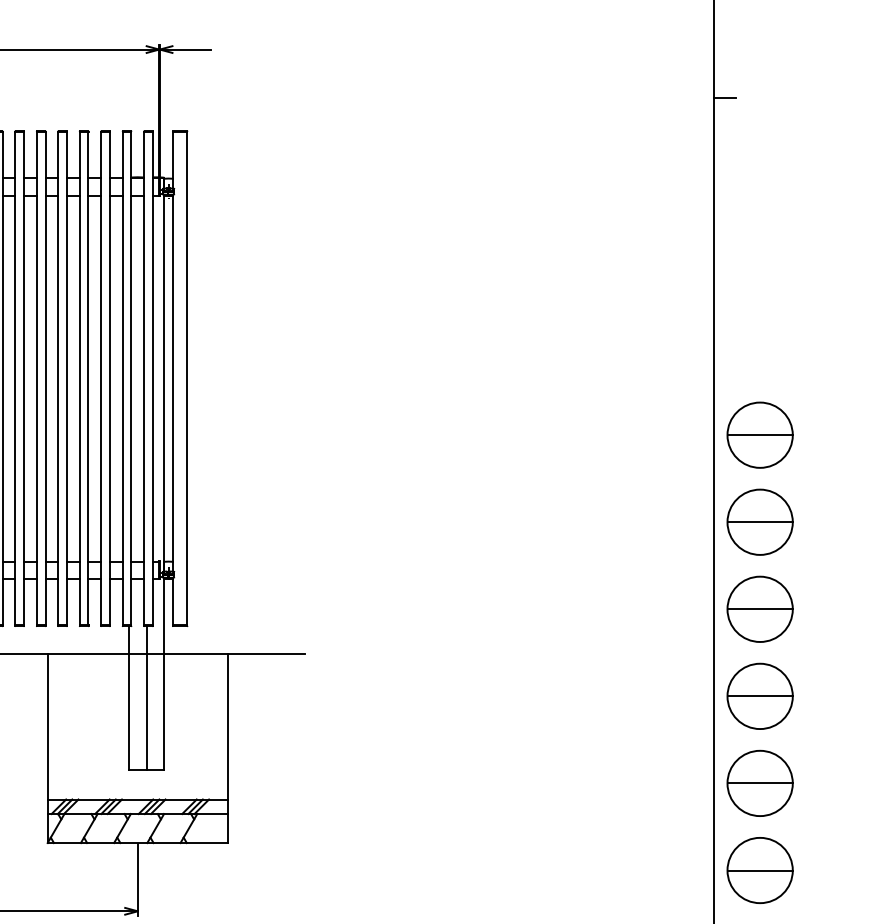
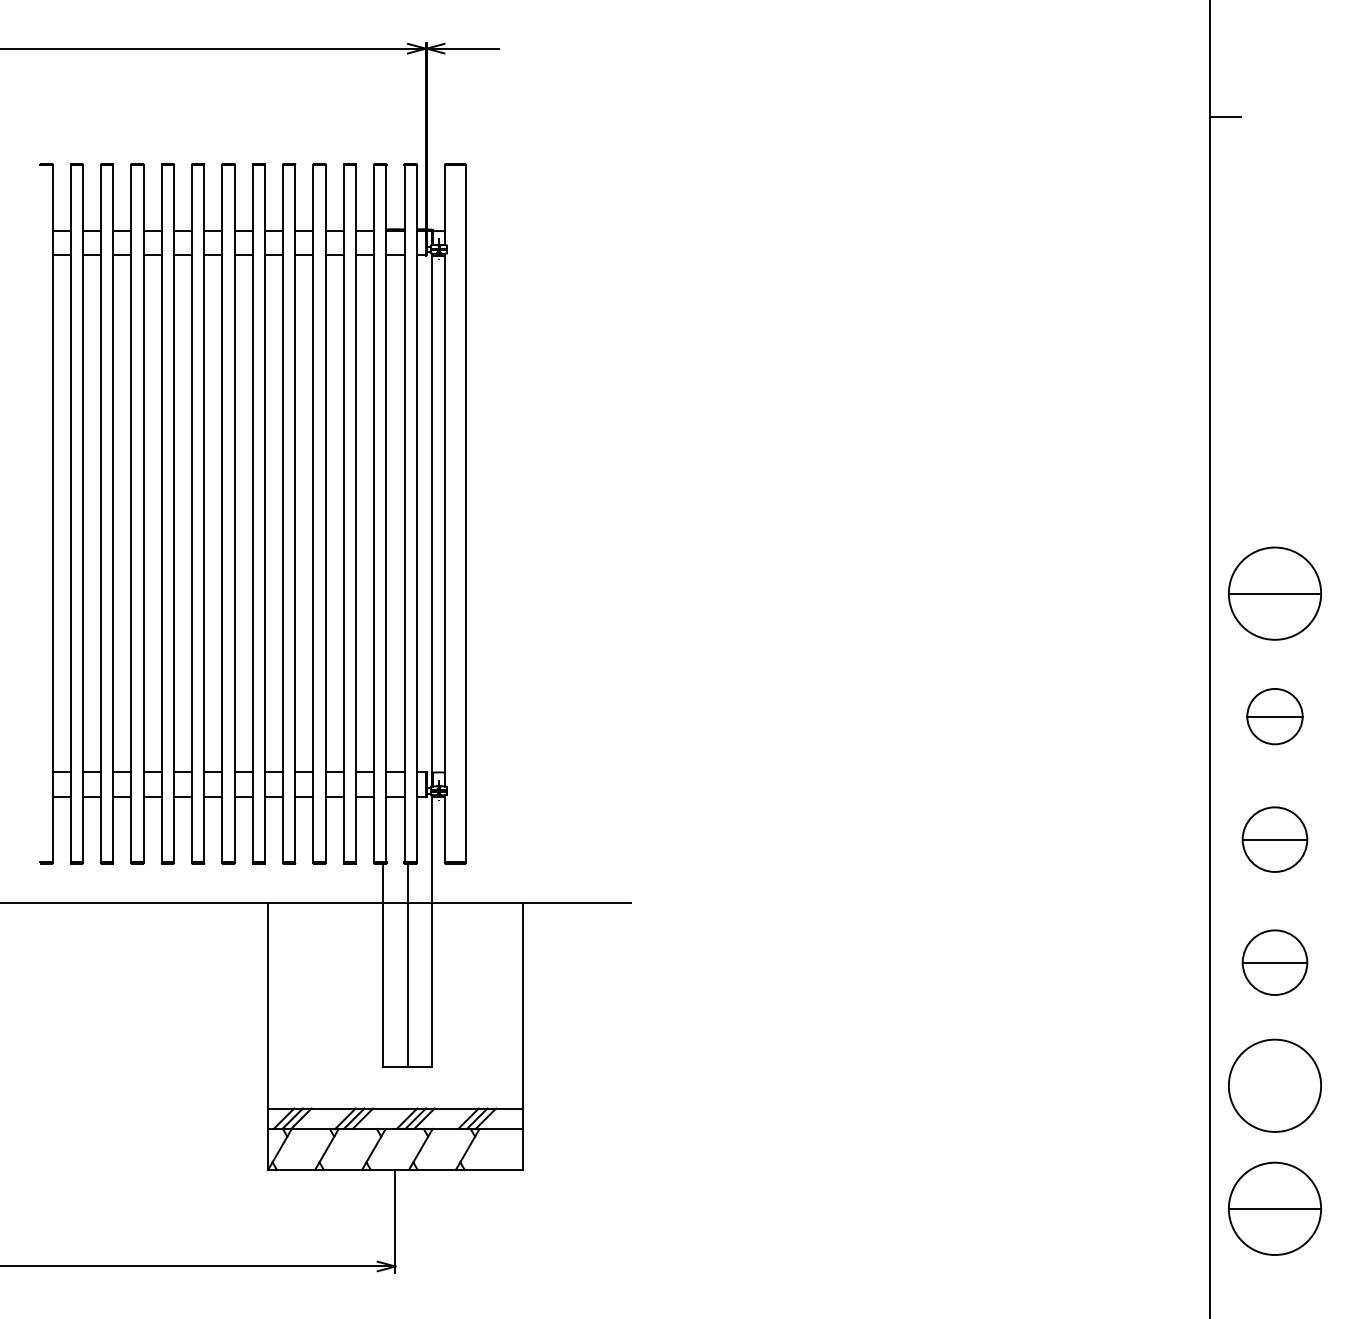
part: (759, 522) -> (1274, 716), size x0.6
part: (759, 609) -> (1274, 839), size x0.7
part: (759, 696) -> (1274, 962), size x0.7
line: (759, 783) -> (1274, 1085), removed

